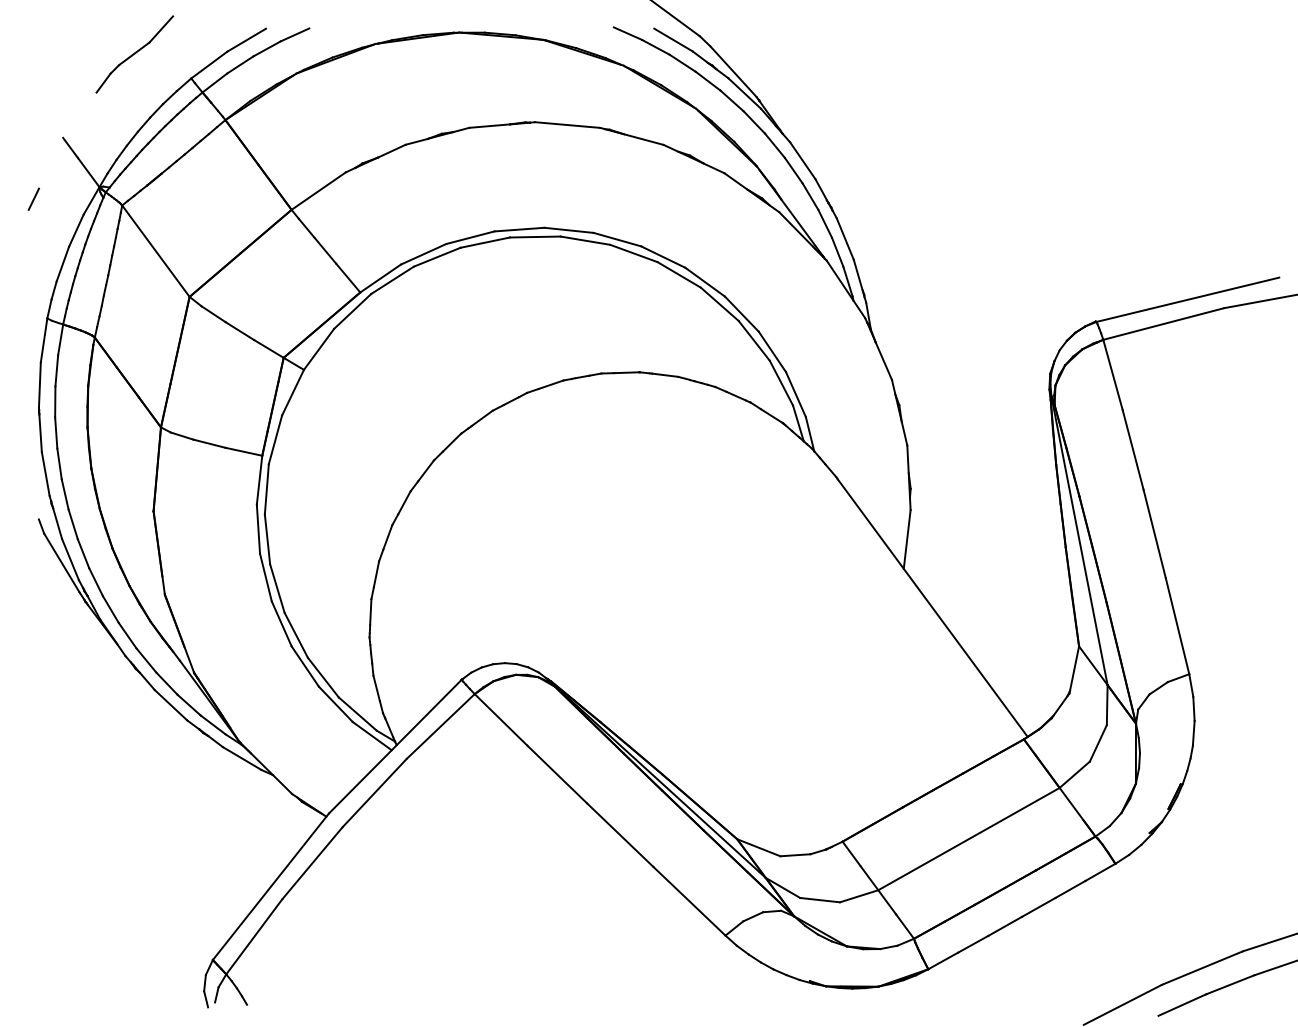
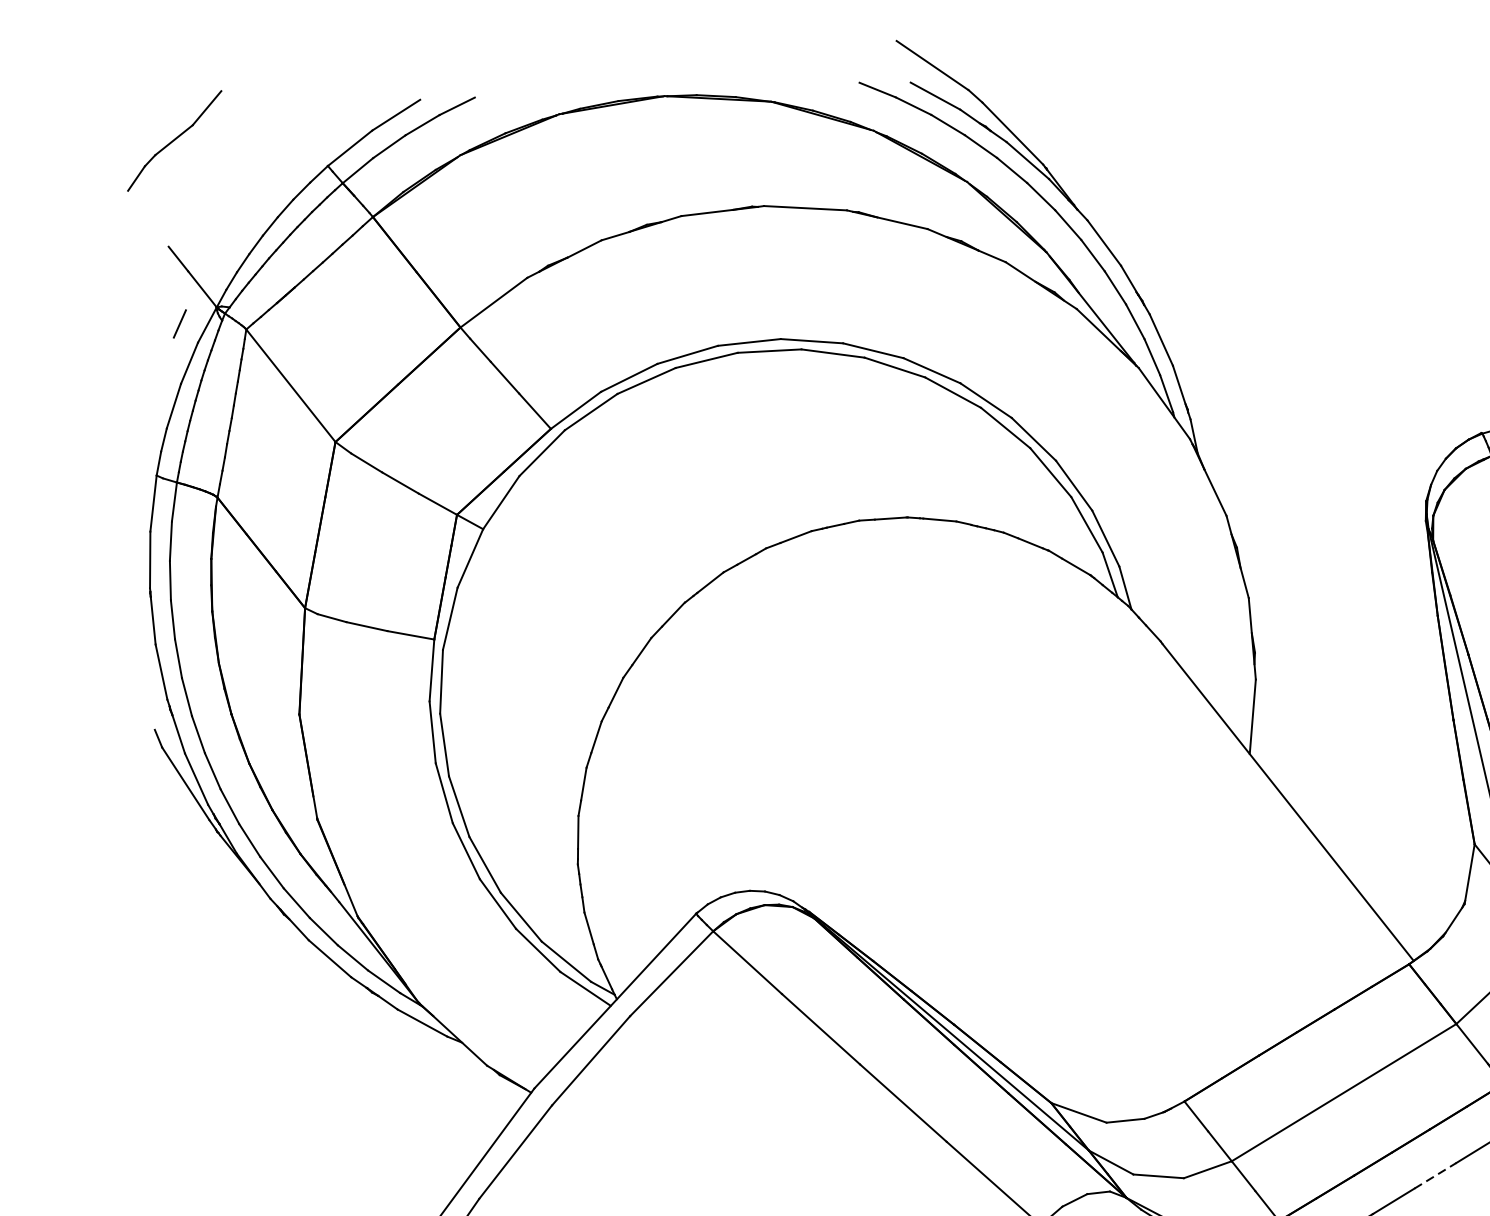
part: (134, 54) -> (174, 141), moved
line: (33, 198) -> (179, 322), moved
line: (1039, 907) -> (1436, 1175), solid -> dashed

